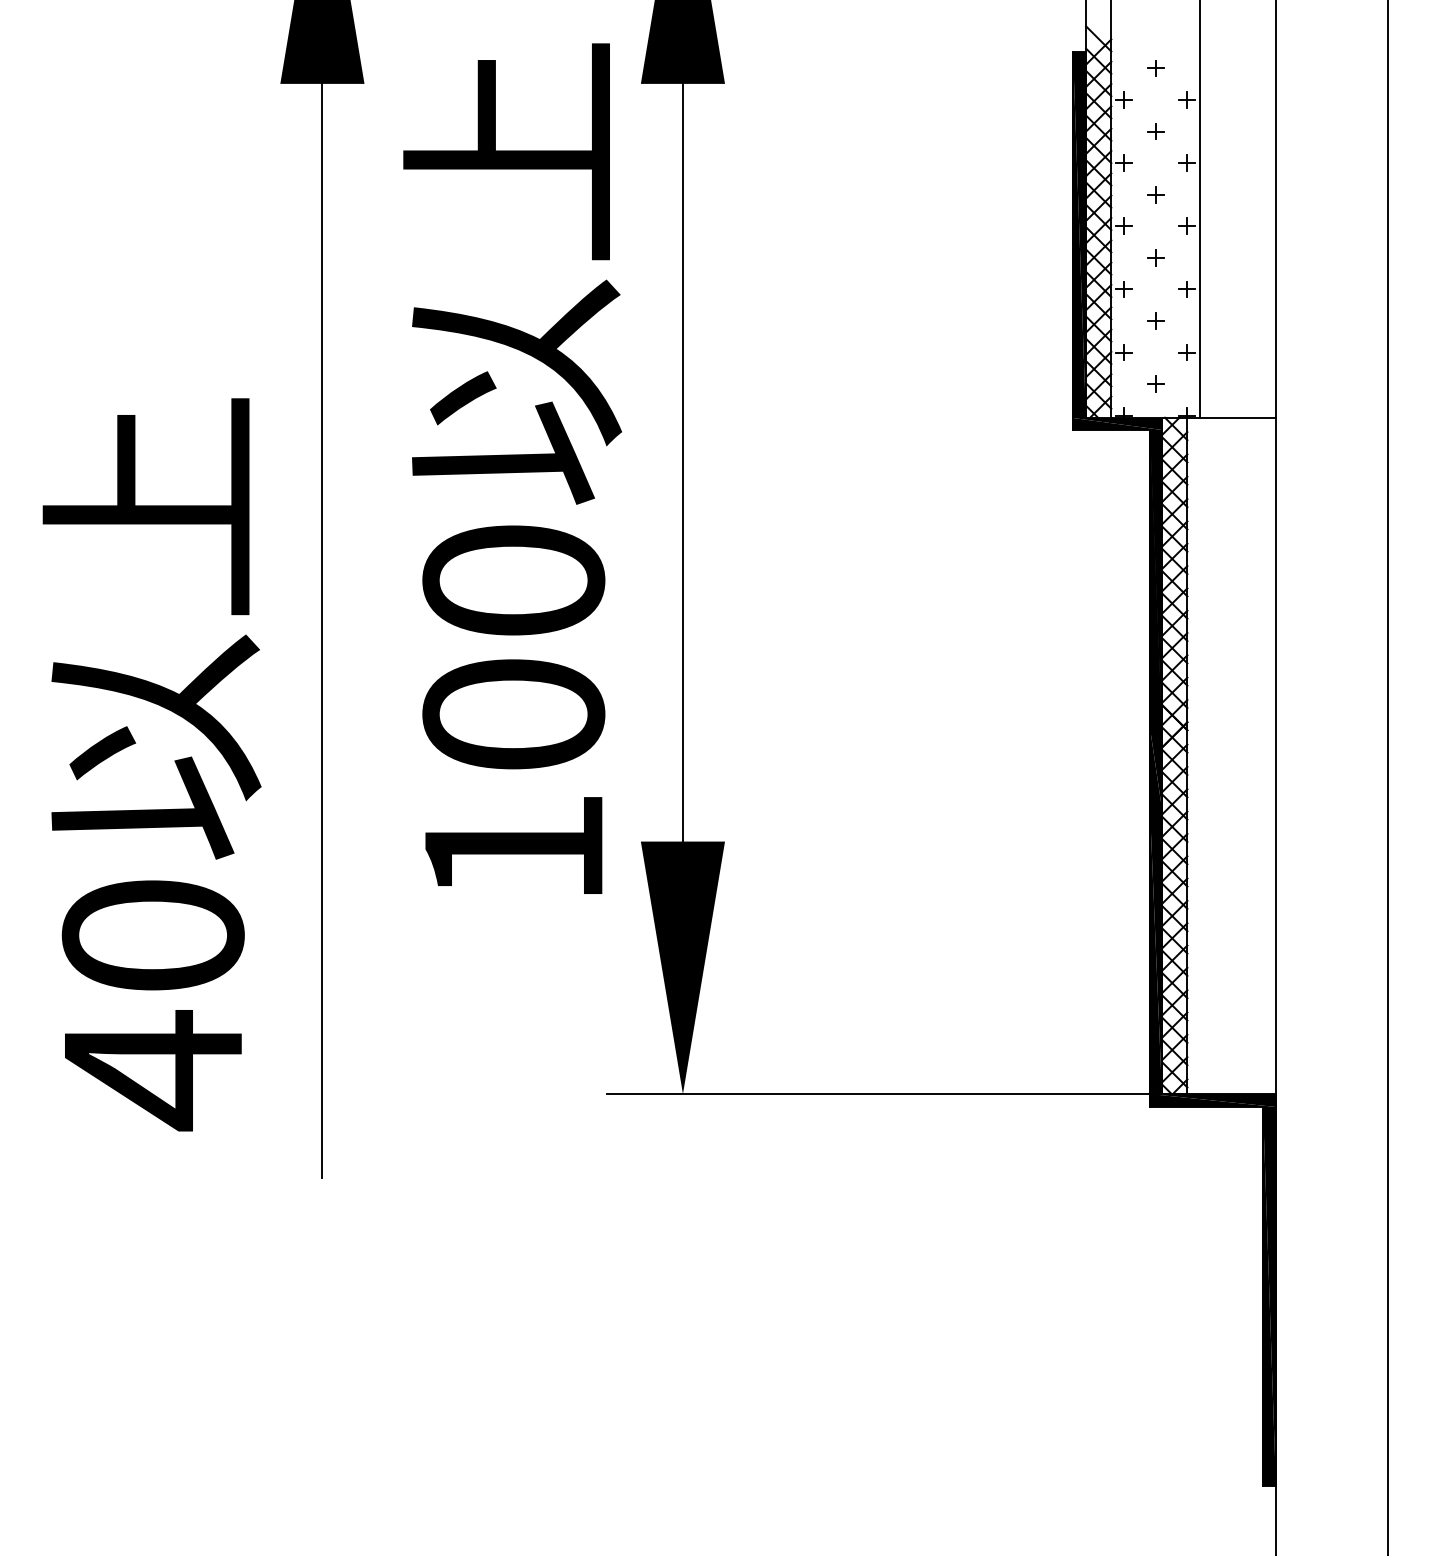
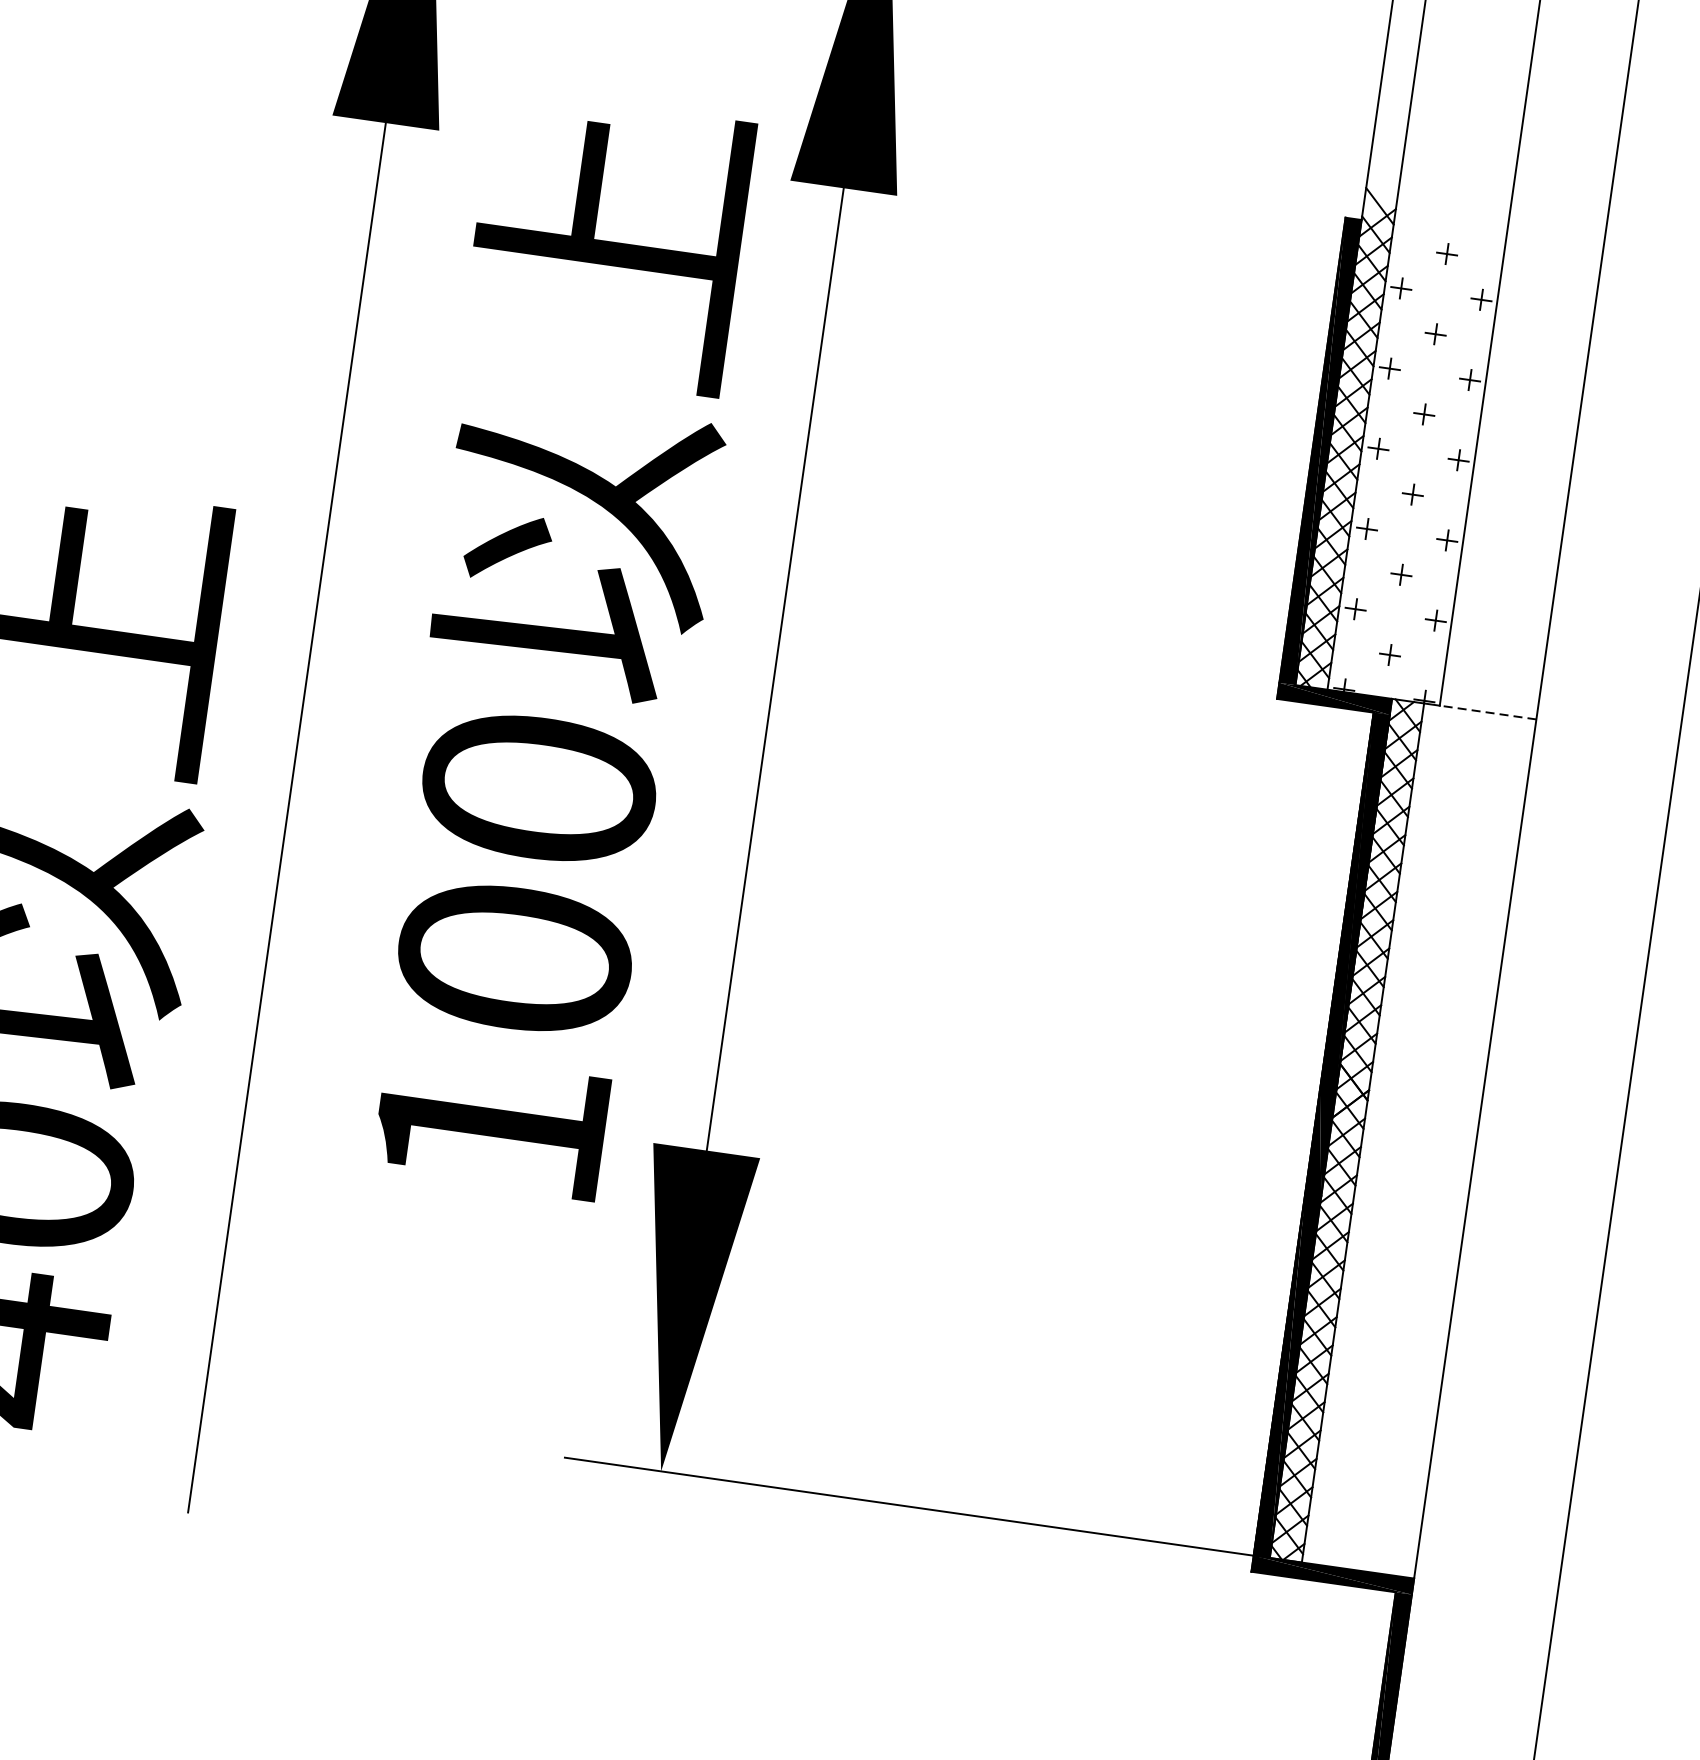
line: (1237, 417) -> (1487, 712), solid -> dashed

